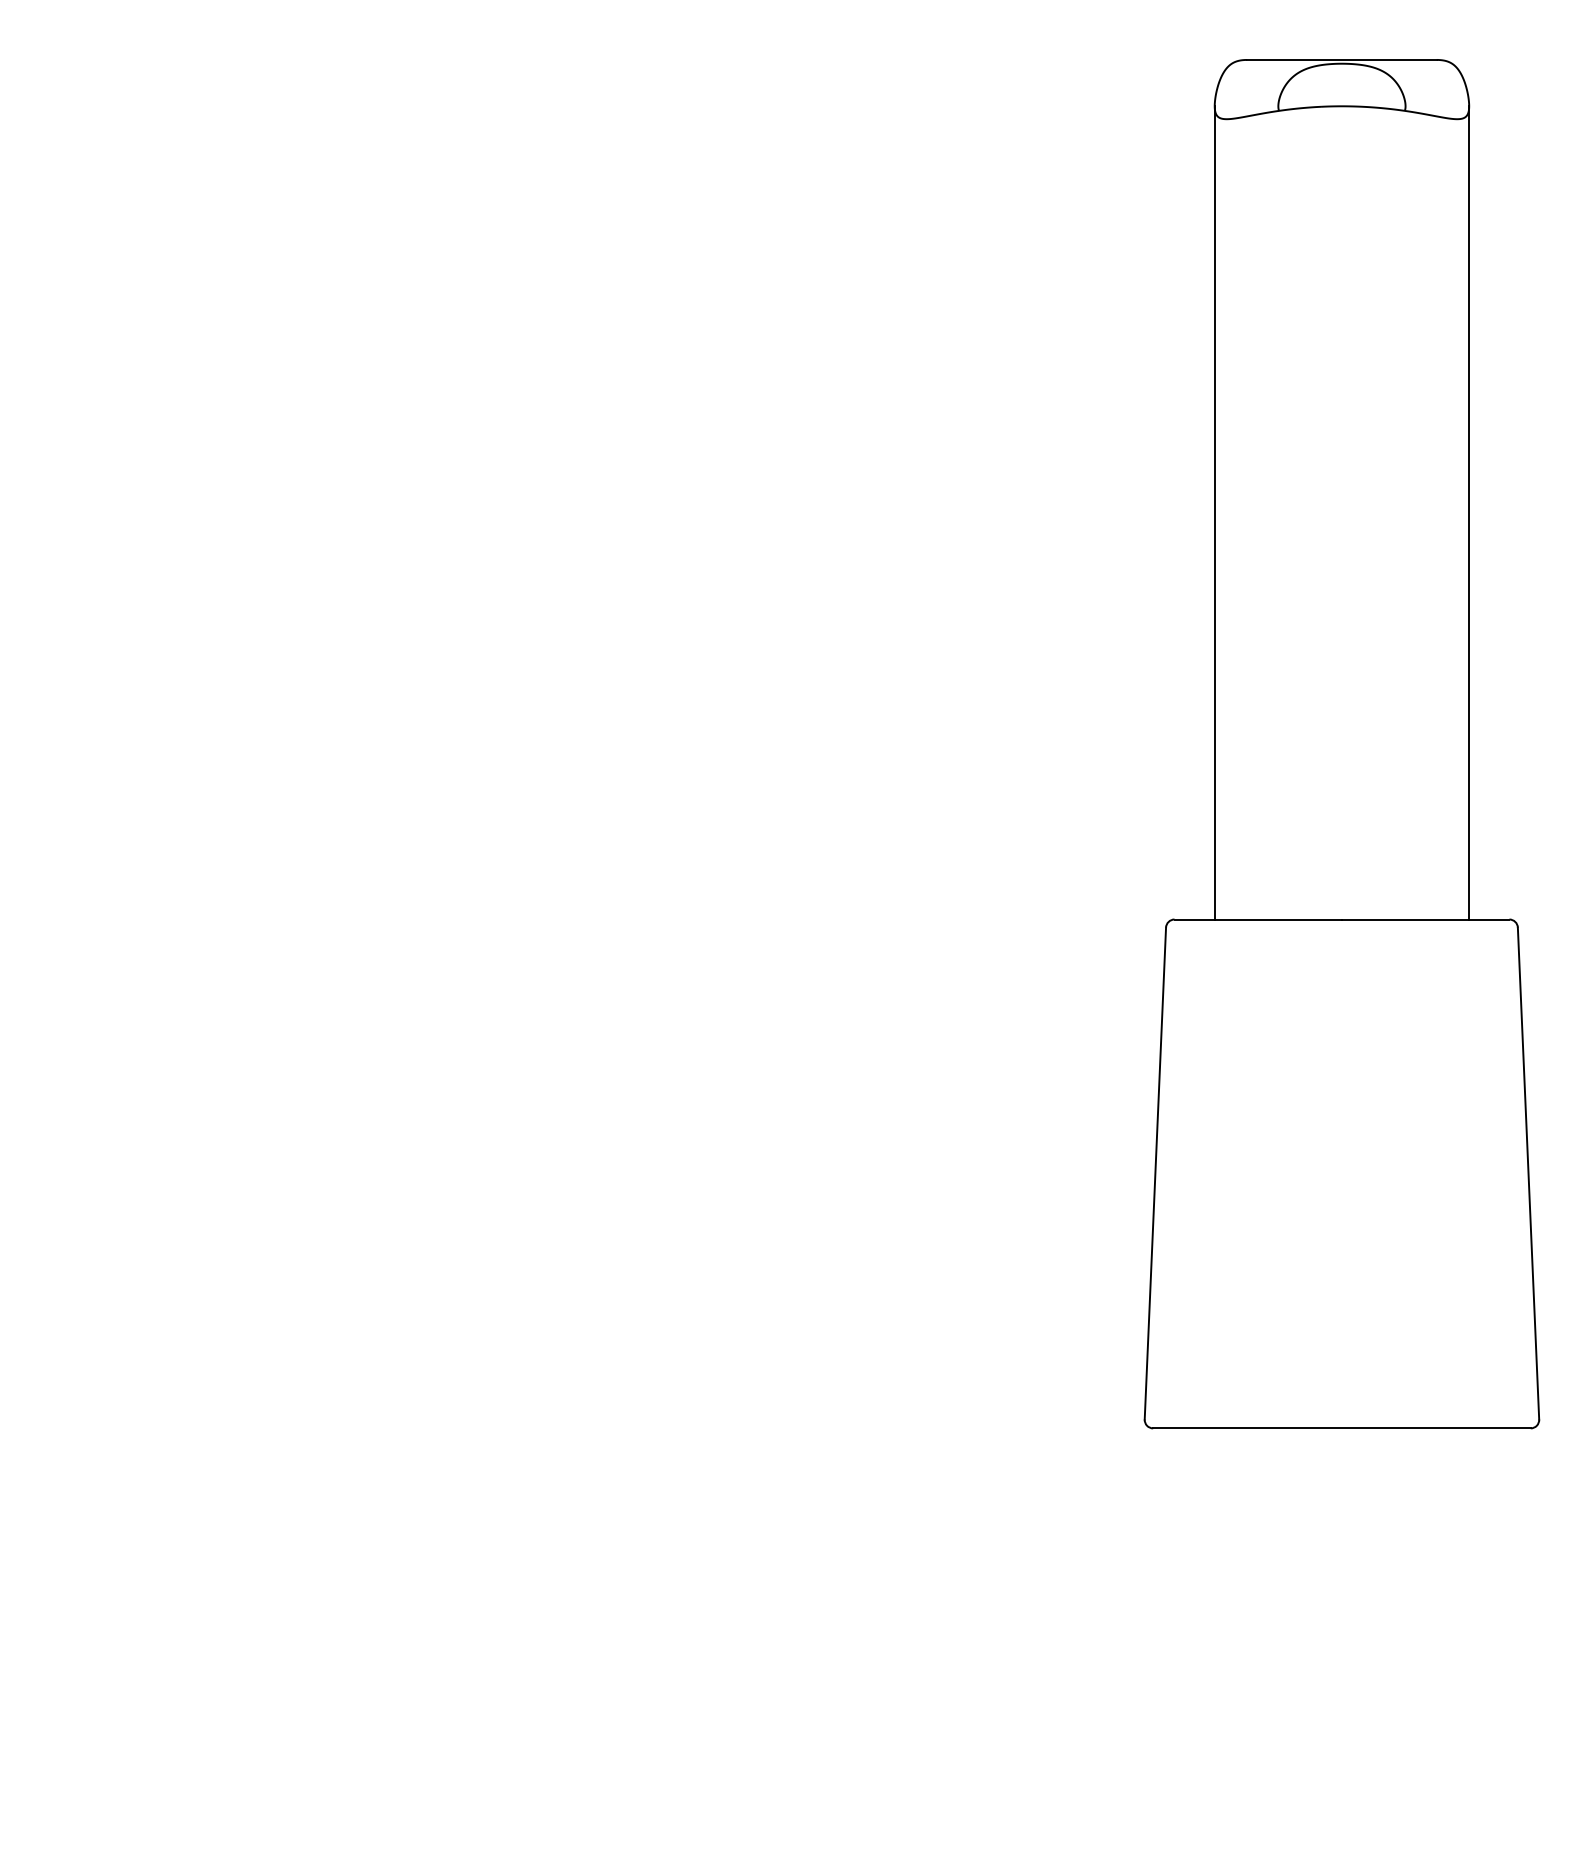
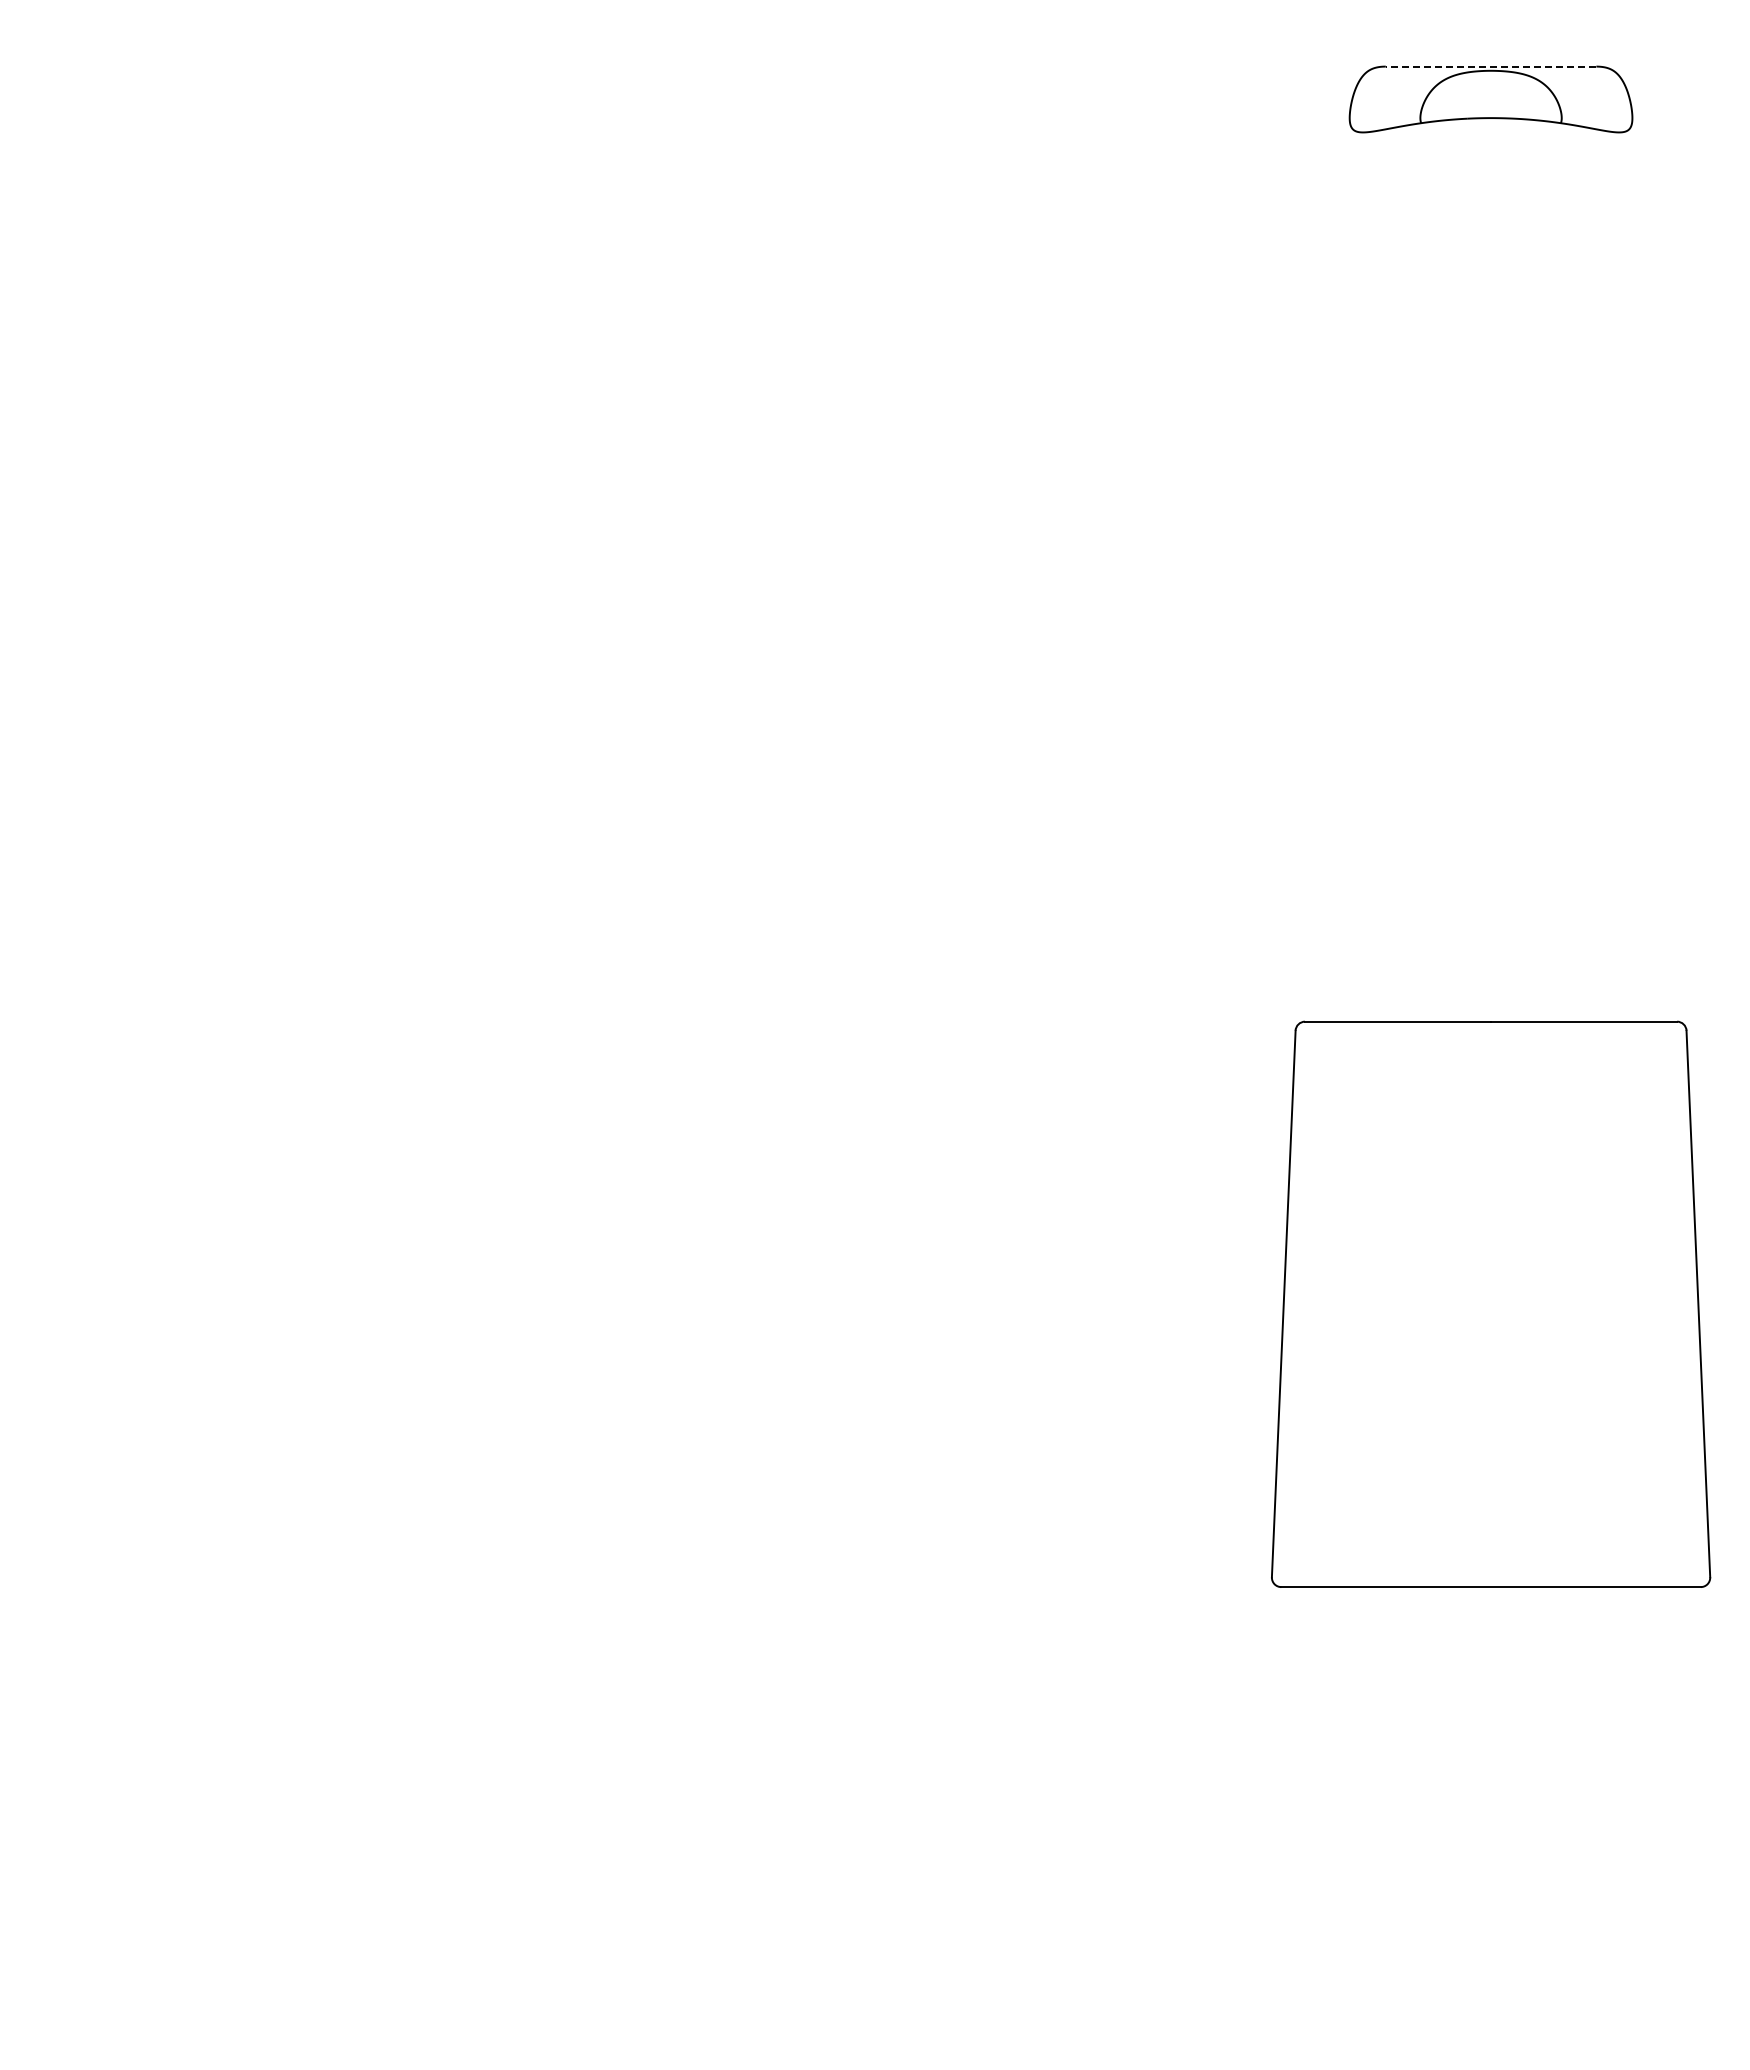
line: (1341, 59) -> (1490, 66), solid -> dashed
line: (1214, 512) -> (1349, 569), removed
line: (1469, 512) -> (1632, 569), removed

